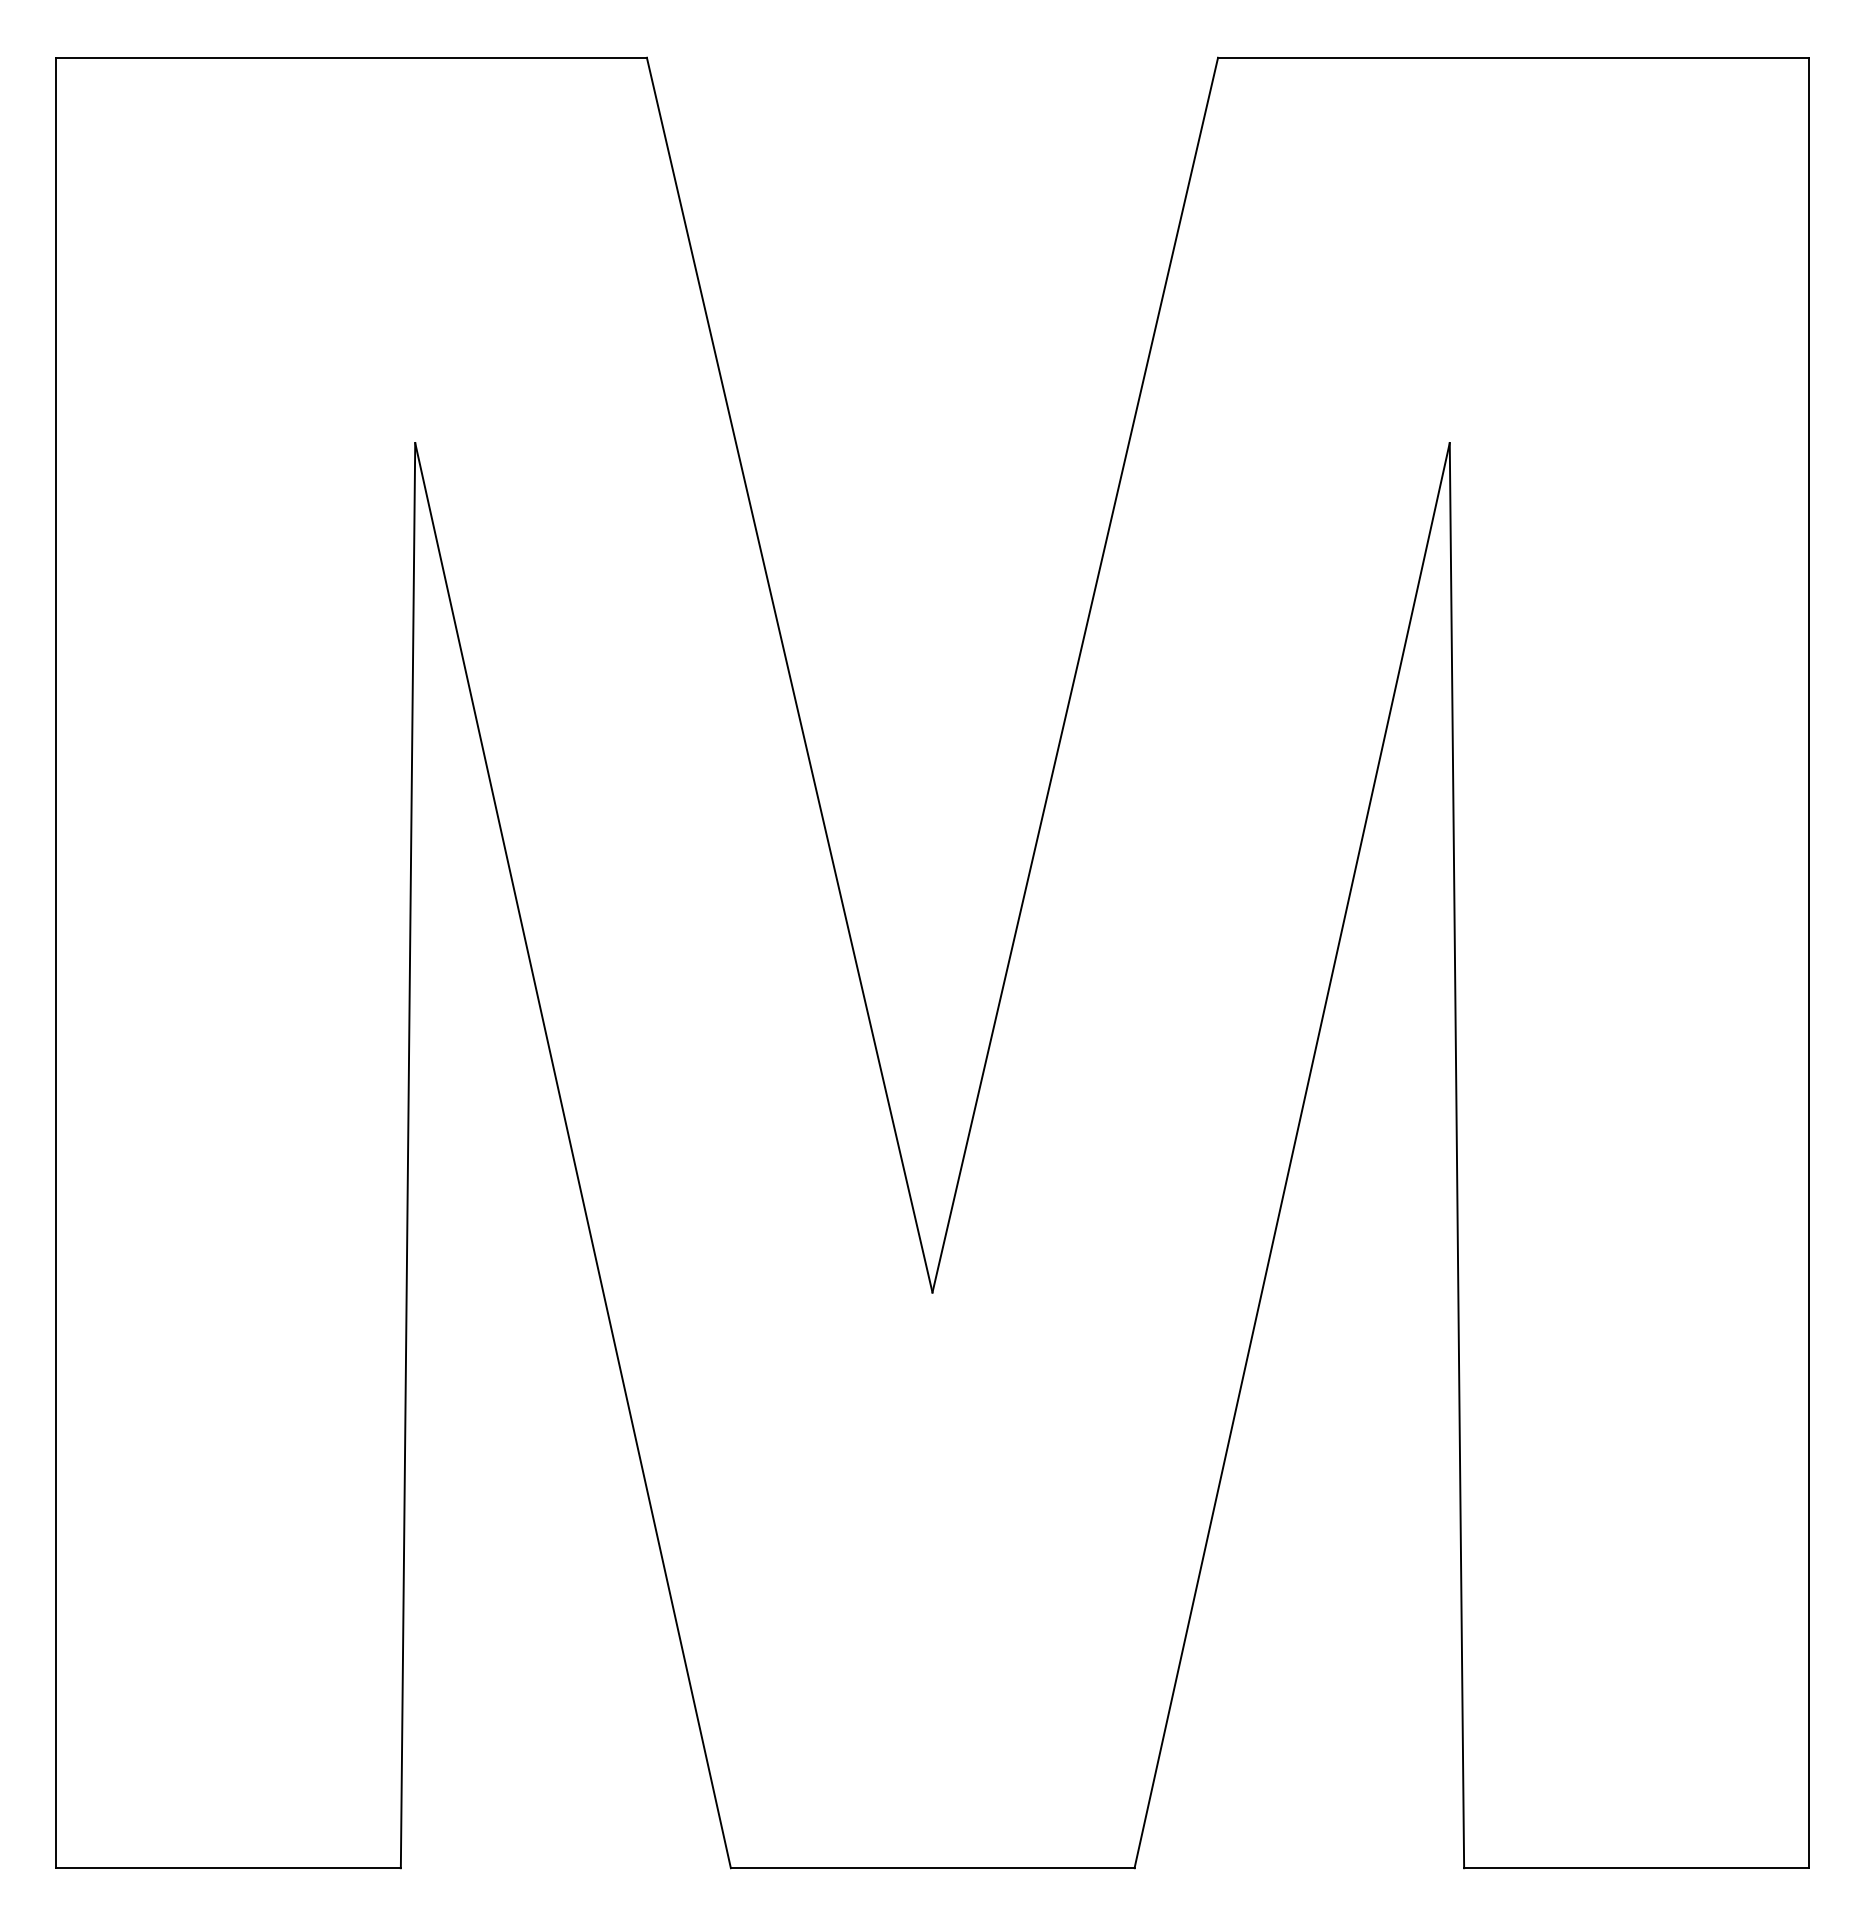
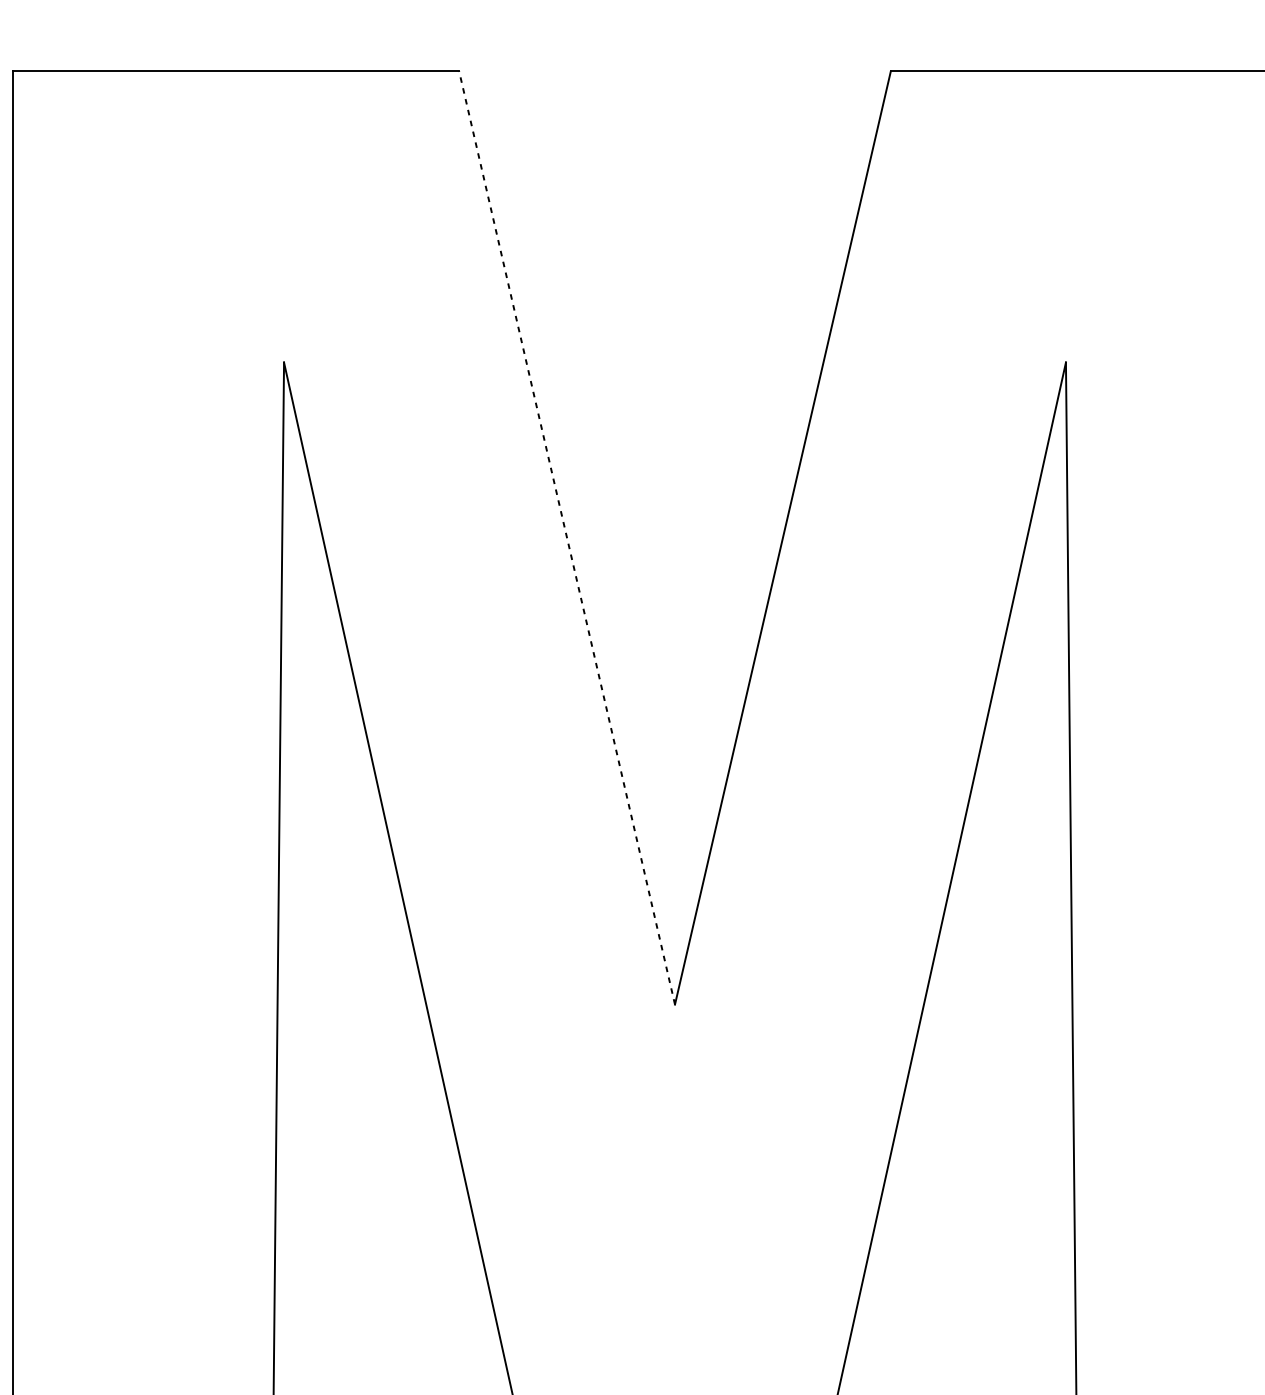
line: (789, 675) -> (566, 538), solid -> dashed

